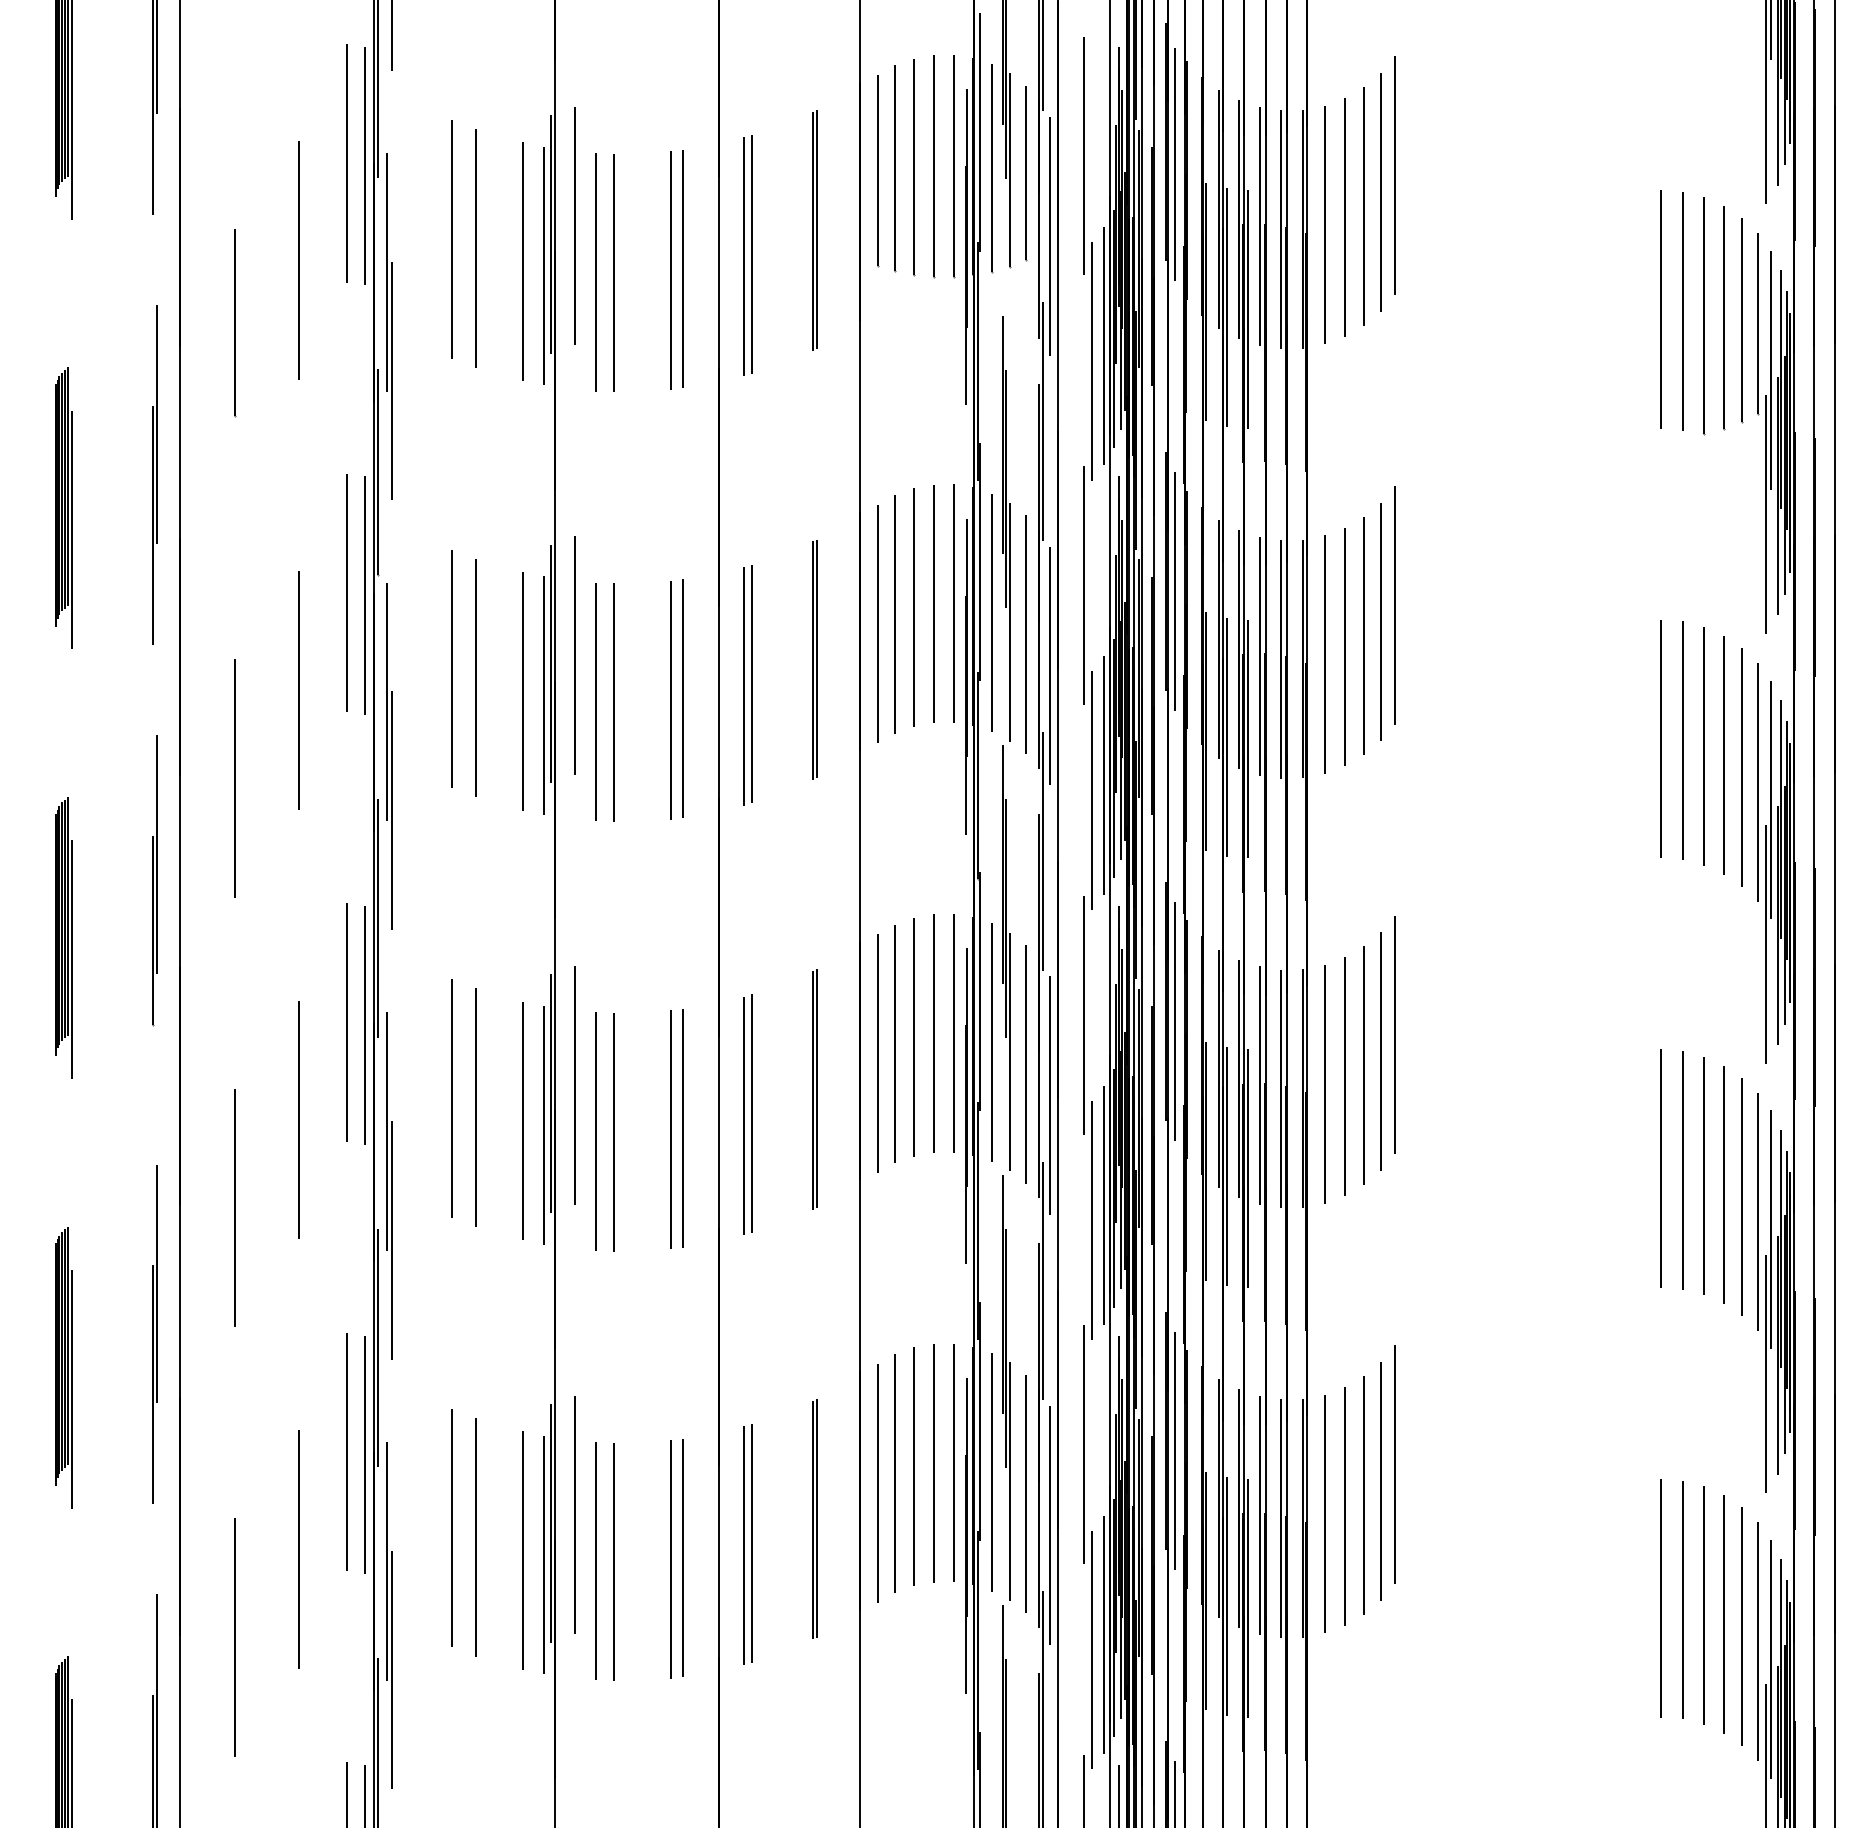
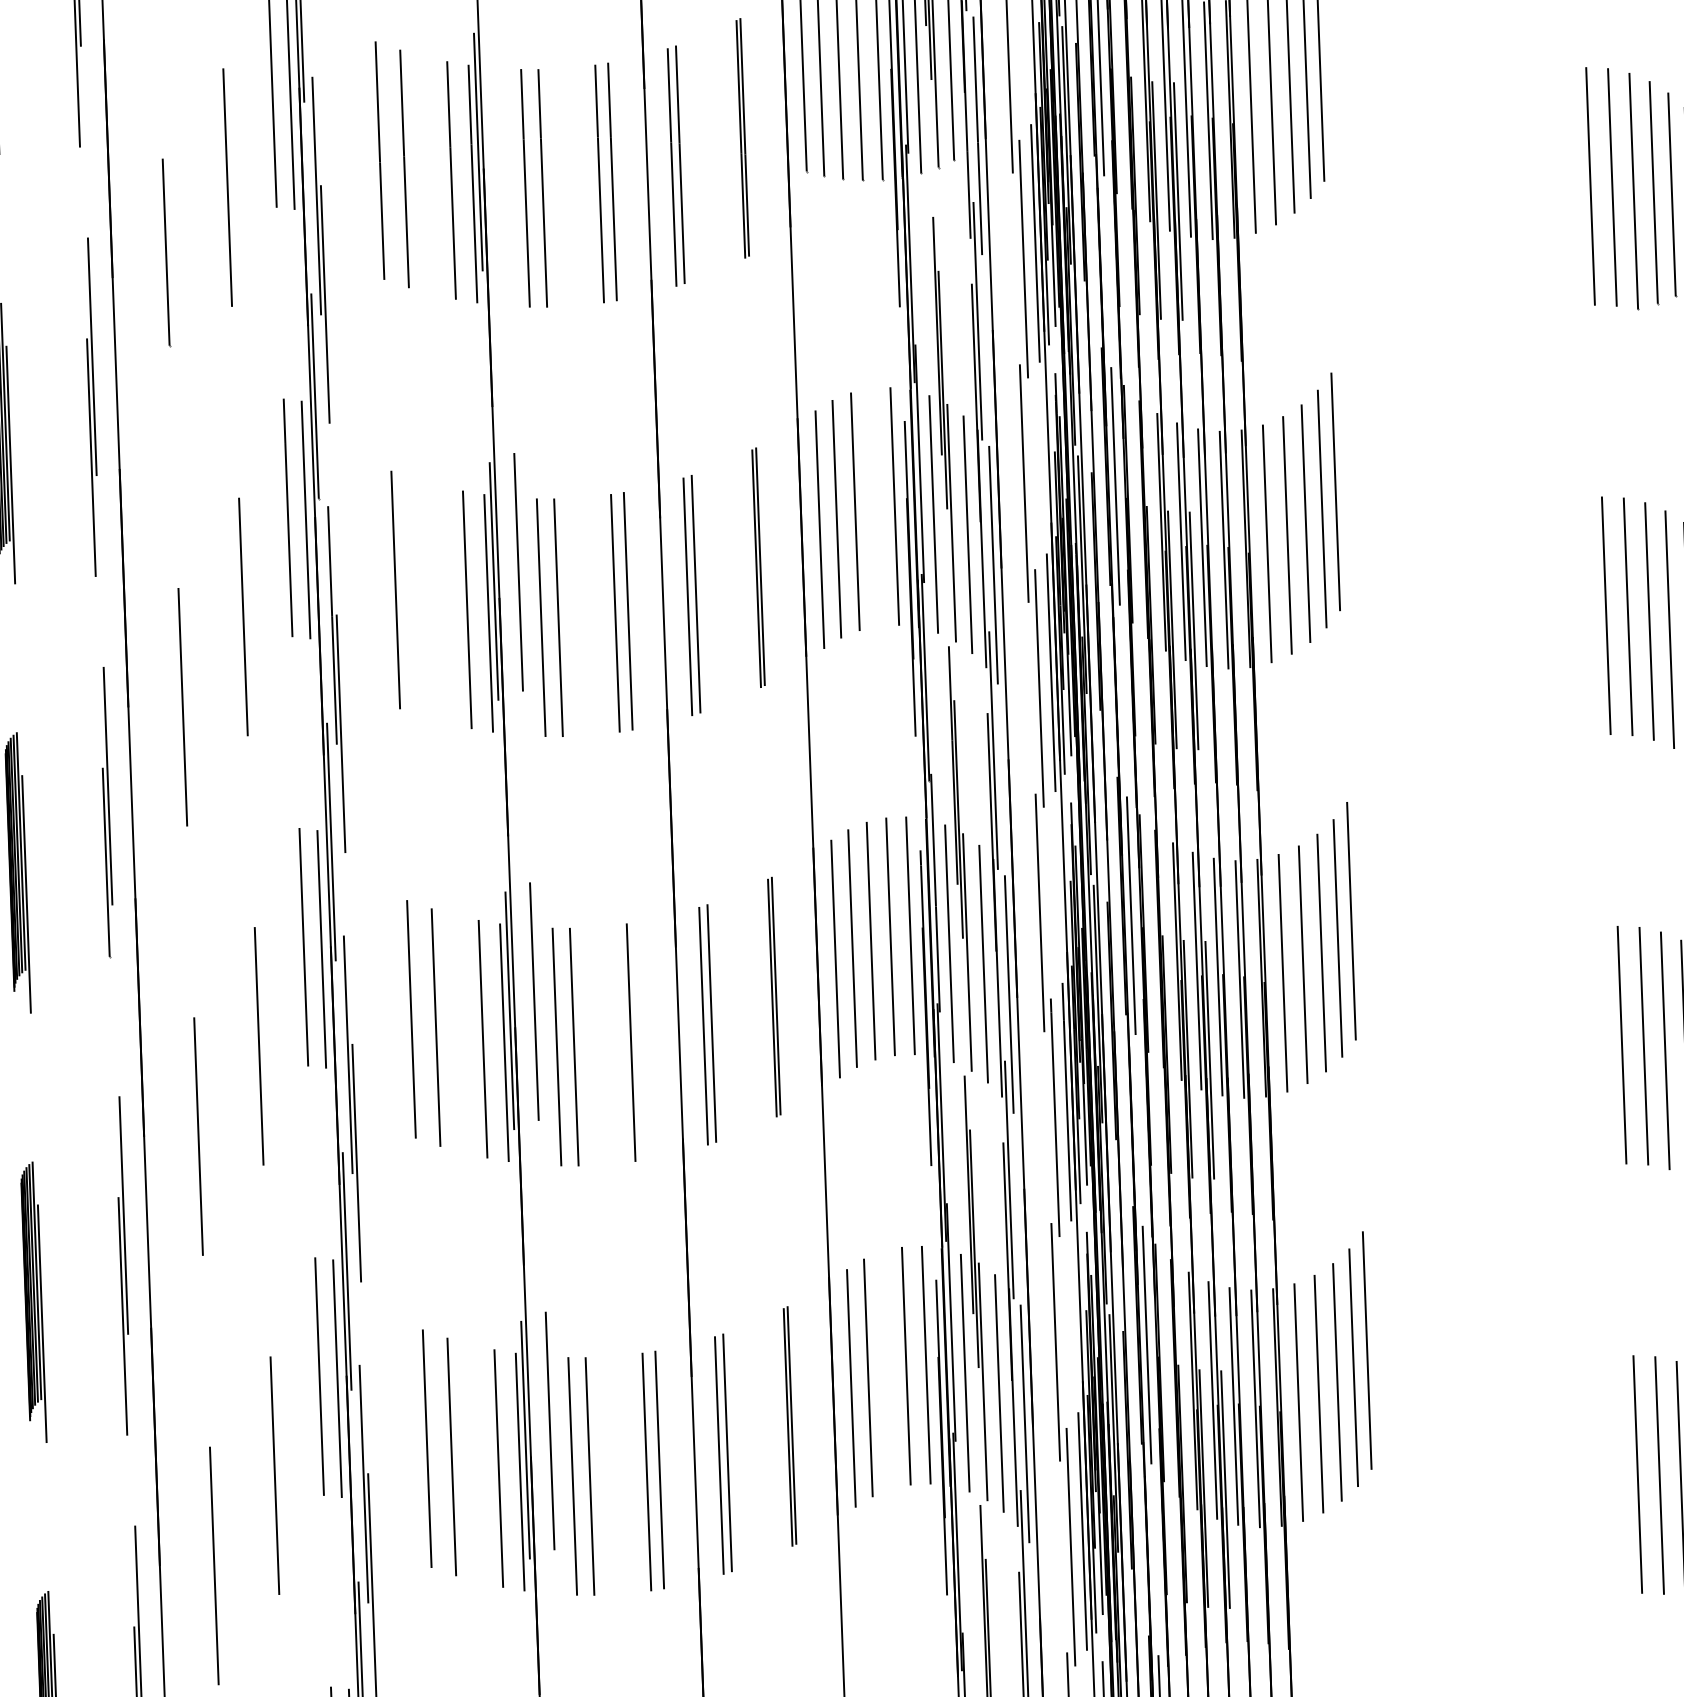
line: (575, 225) -> (502, 142), removed
line: (933, 603) -> (874, 507), removed
line: (475, 677) -> (419, 597), removed
line: (682, 1128) -> (643, 1040), removed
line: (914, 1466) -> (887, 1370), removed

